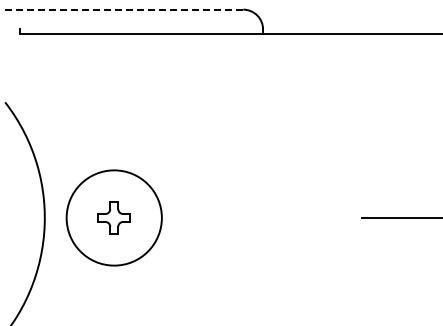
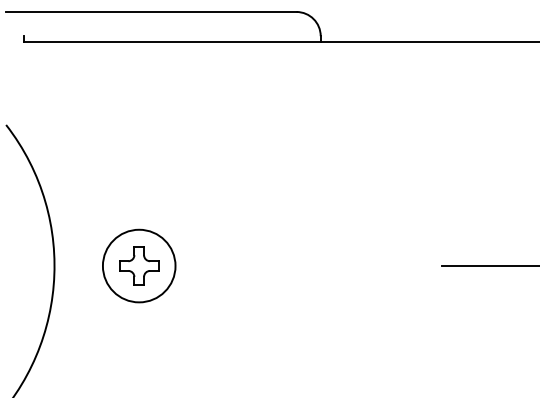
line: (124, 9) -> (151, 11), dashed -> solid
circle: (114, 217) -> (139, 265), size x0.62

